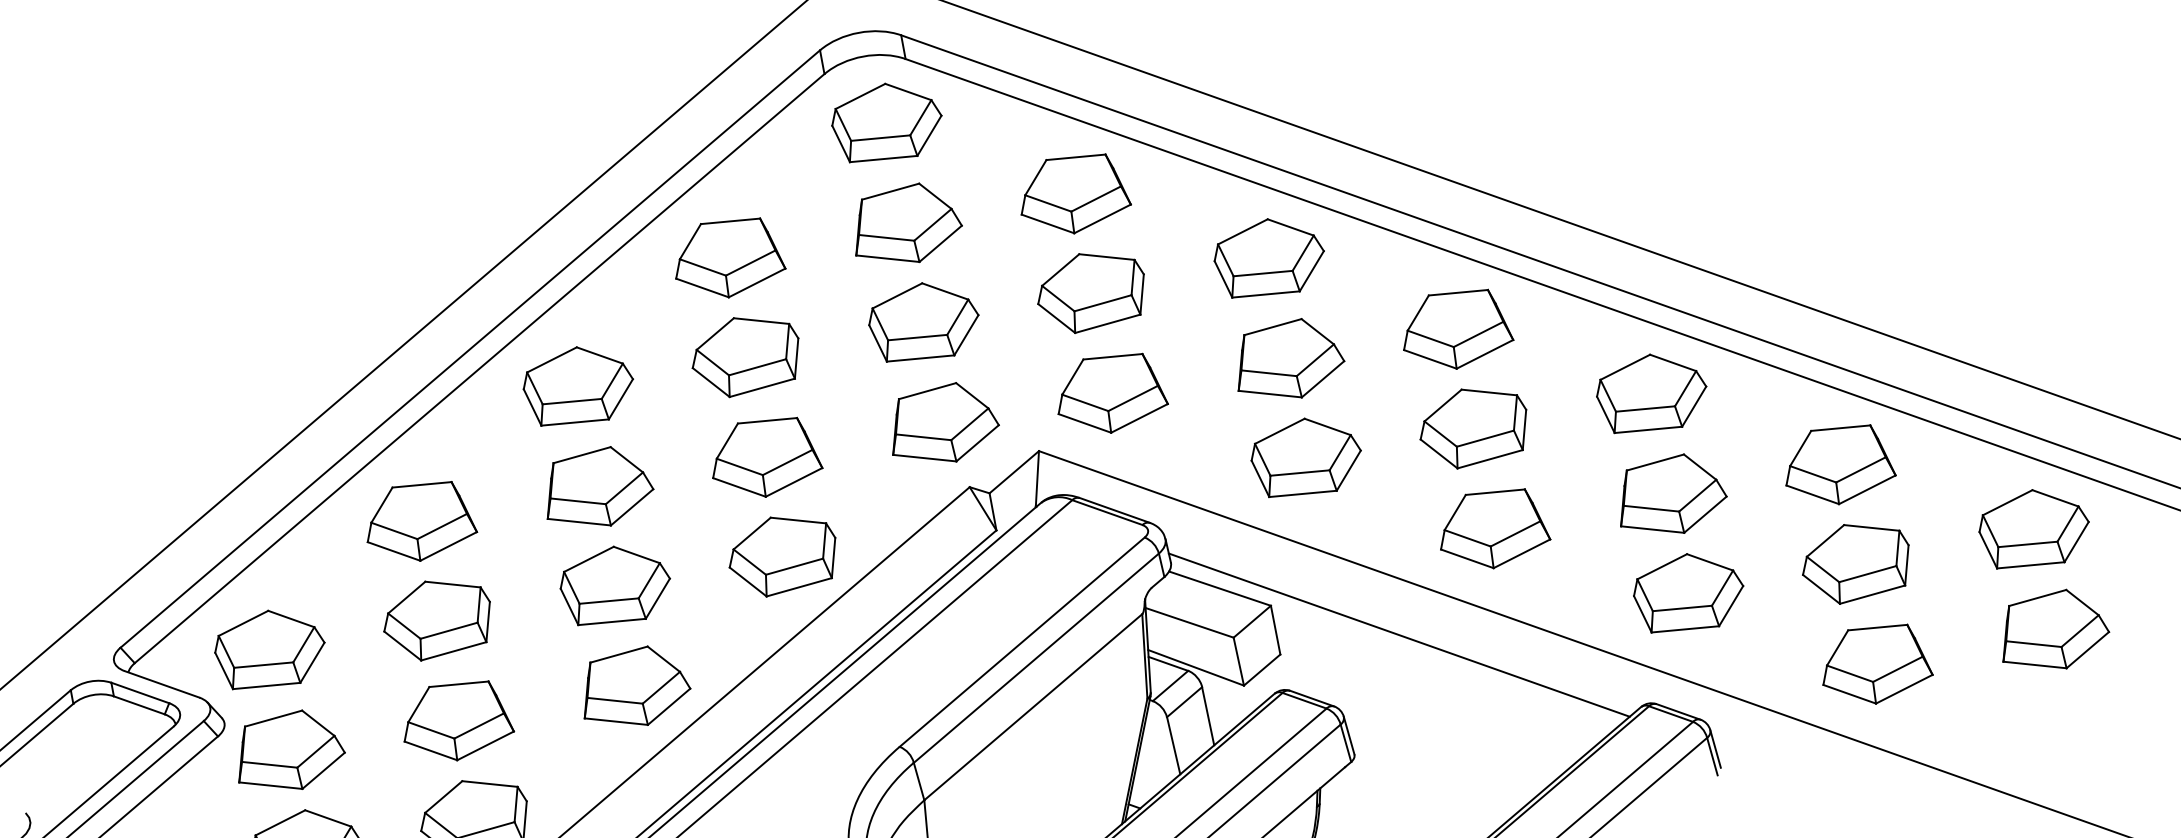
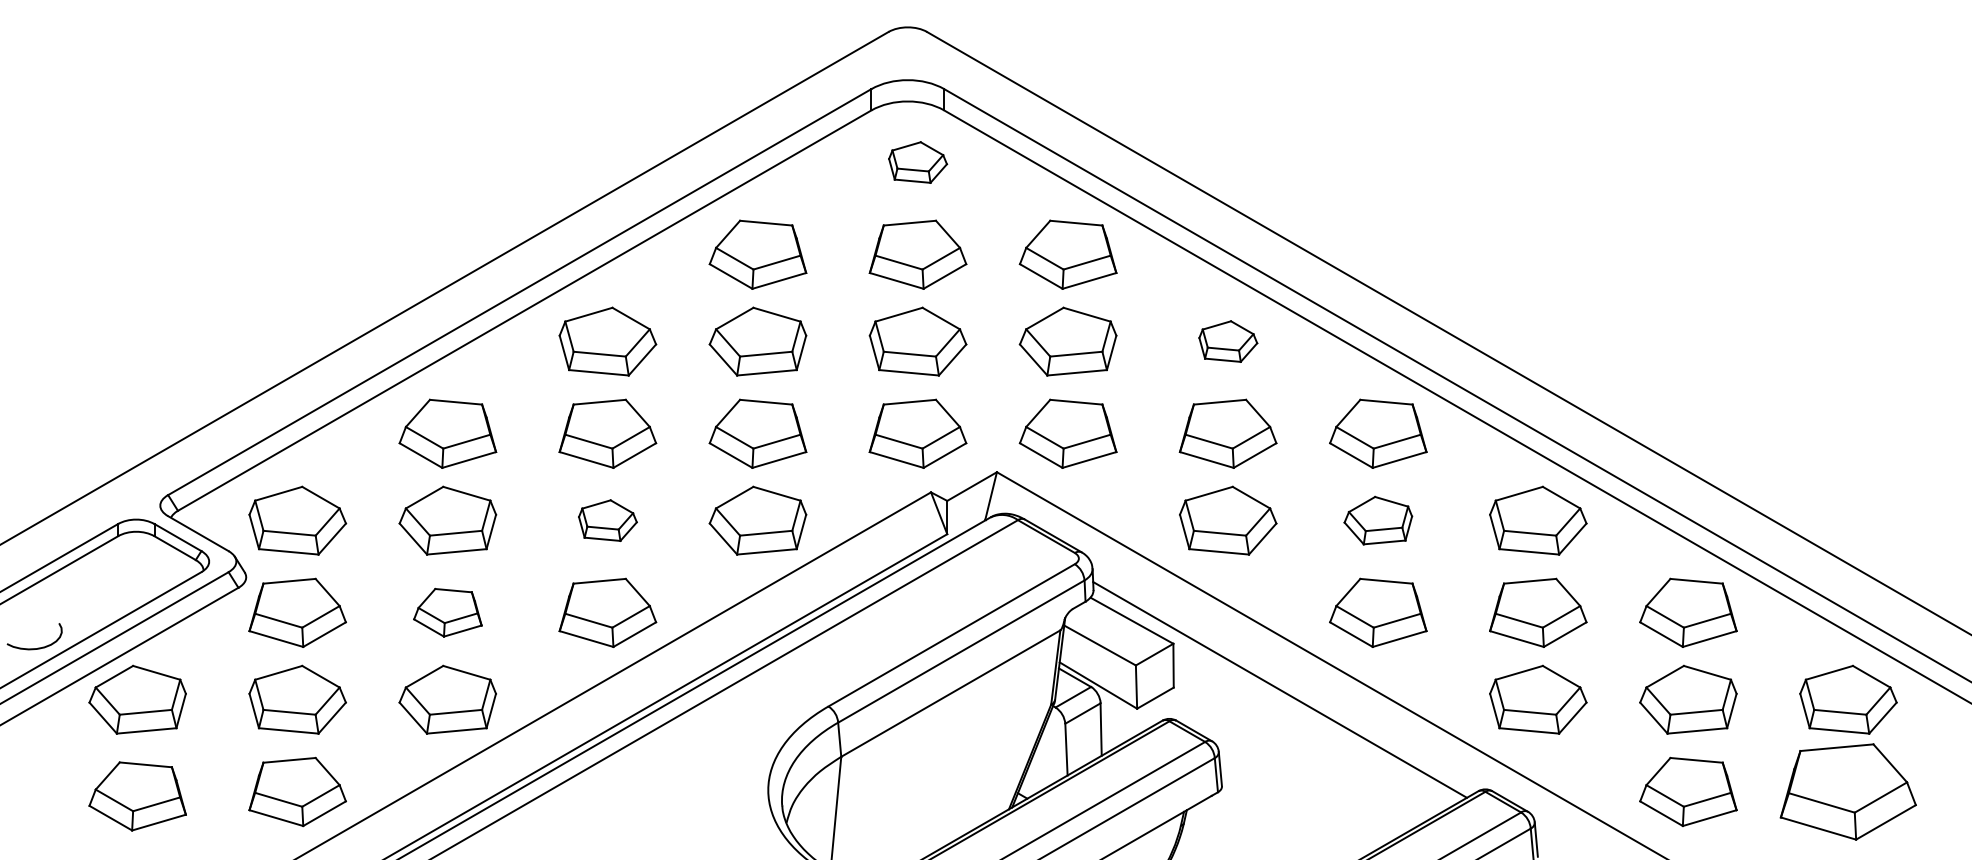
part: (886, 122) -> (917, 162), size x0.6
part: (1269, 257) -> (1228, 341), size x0.6
part: (1473, 426) -> (1378, 520), size x0.7
part: (615, 585) -> (607, 520), size x0.6
part: (2053, 630) -> (1848, 791), size x1.4
part: (455, 720) -> (447, 612), size x0.7

